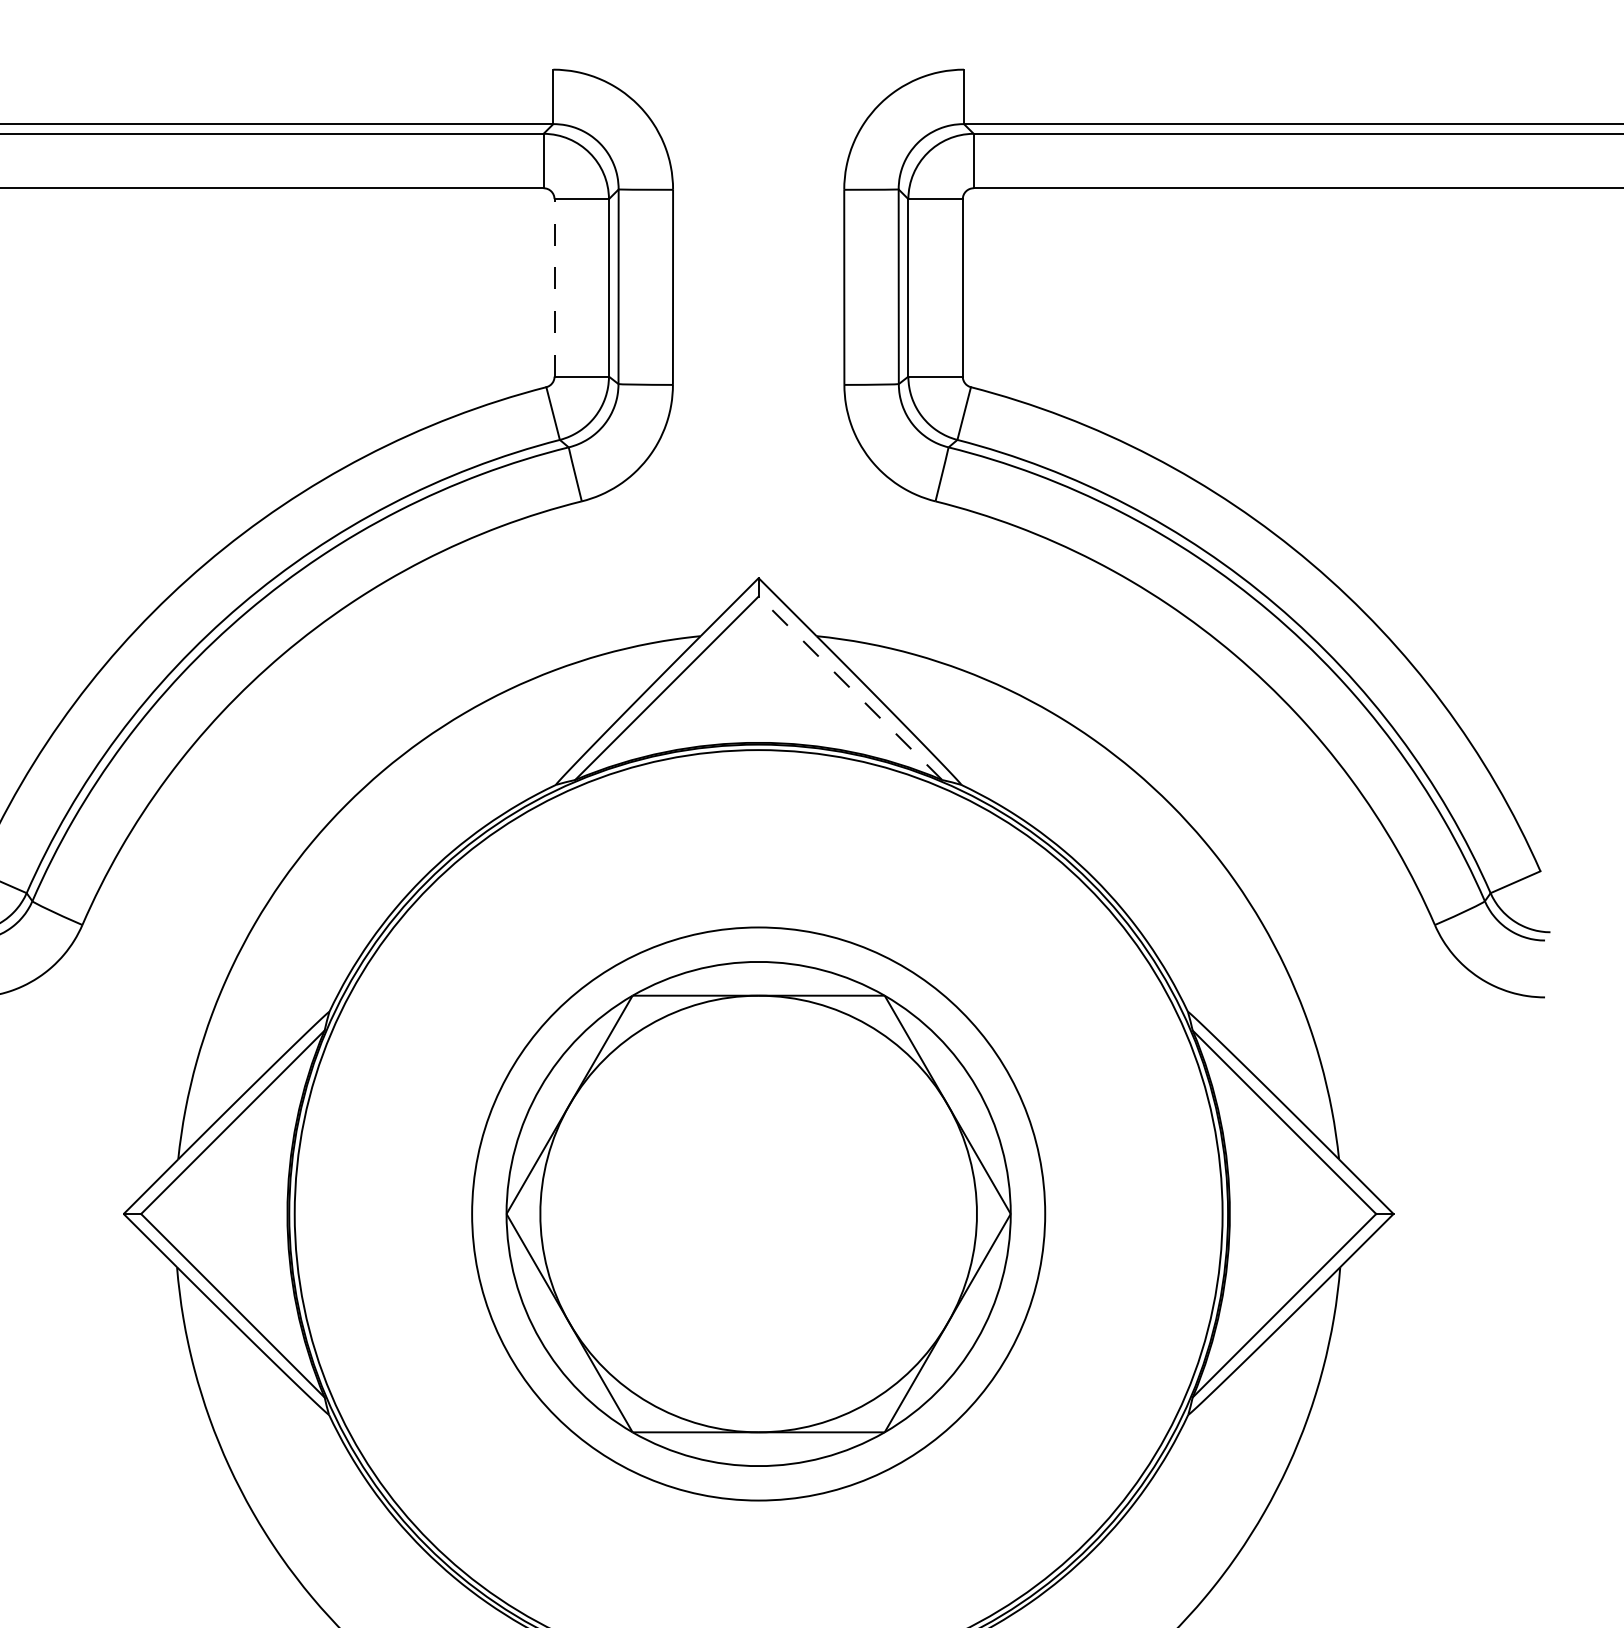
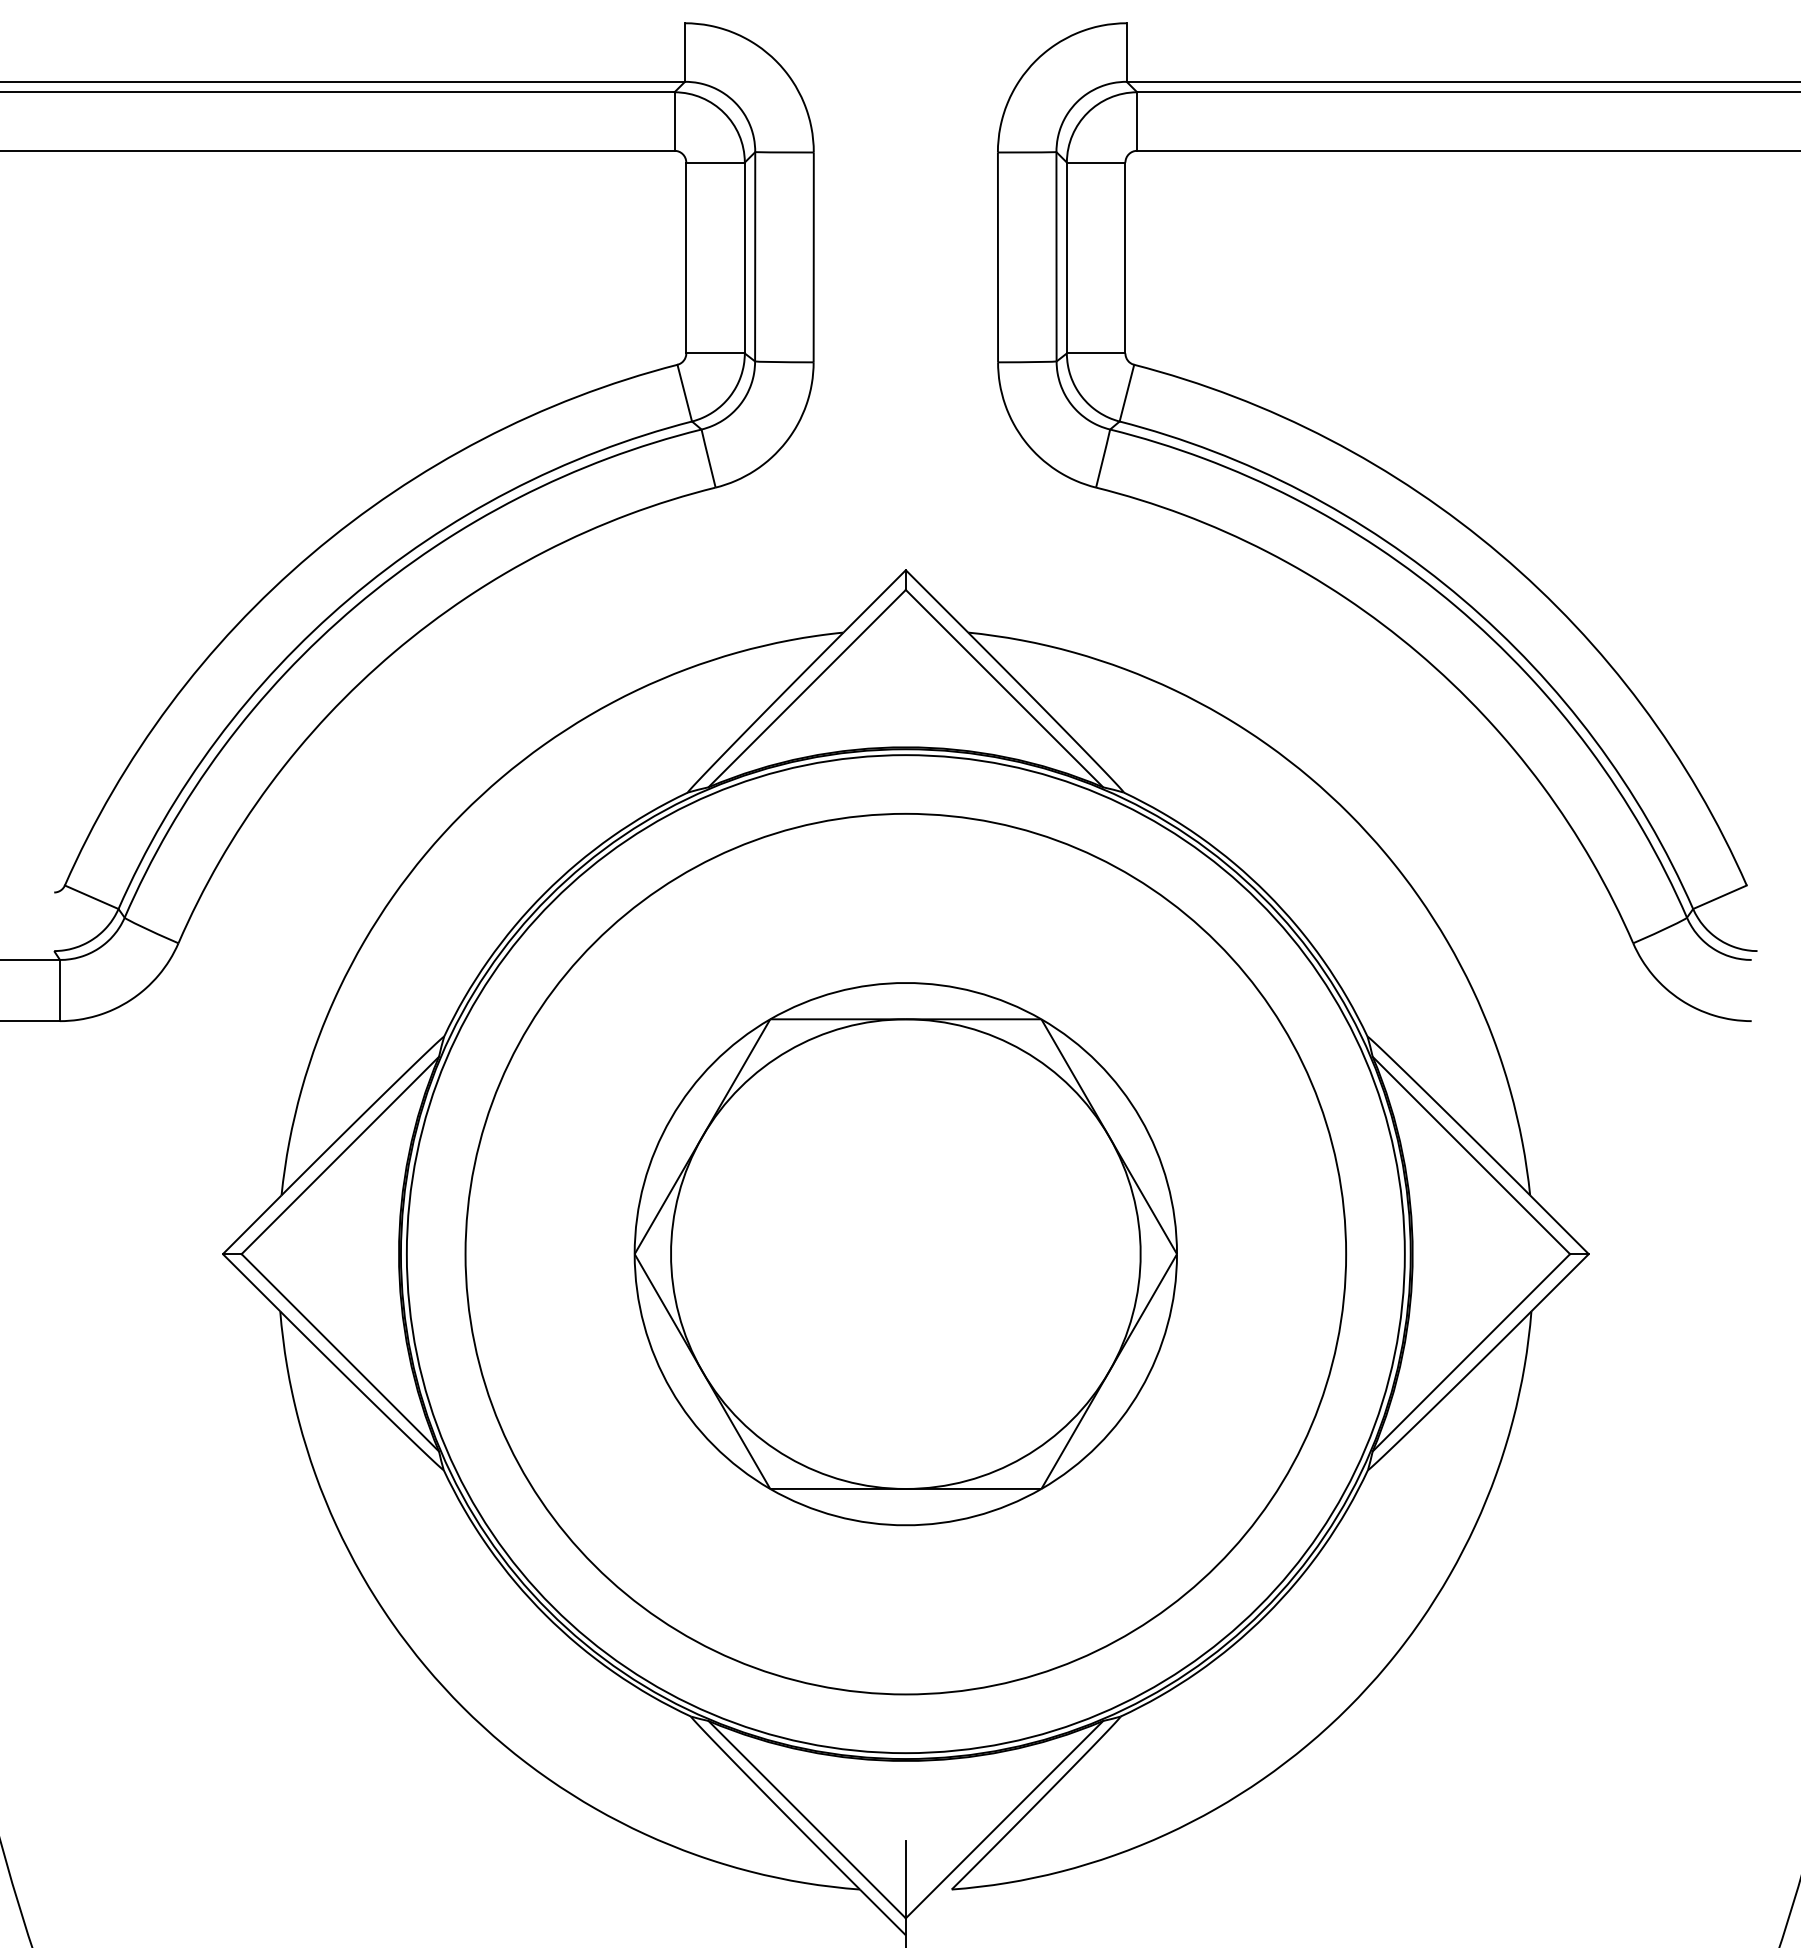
line: (554, 287) -> (686, 257), dashed -> solid
line: (850, 688) -> (1004, 688), dashed -> solid
circle: (758, 1213) -> (905, 1253), size x1.43

